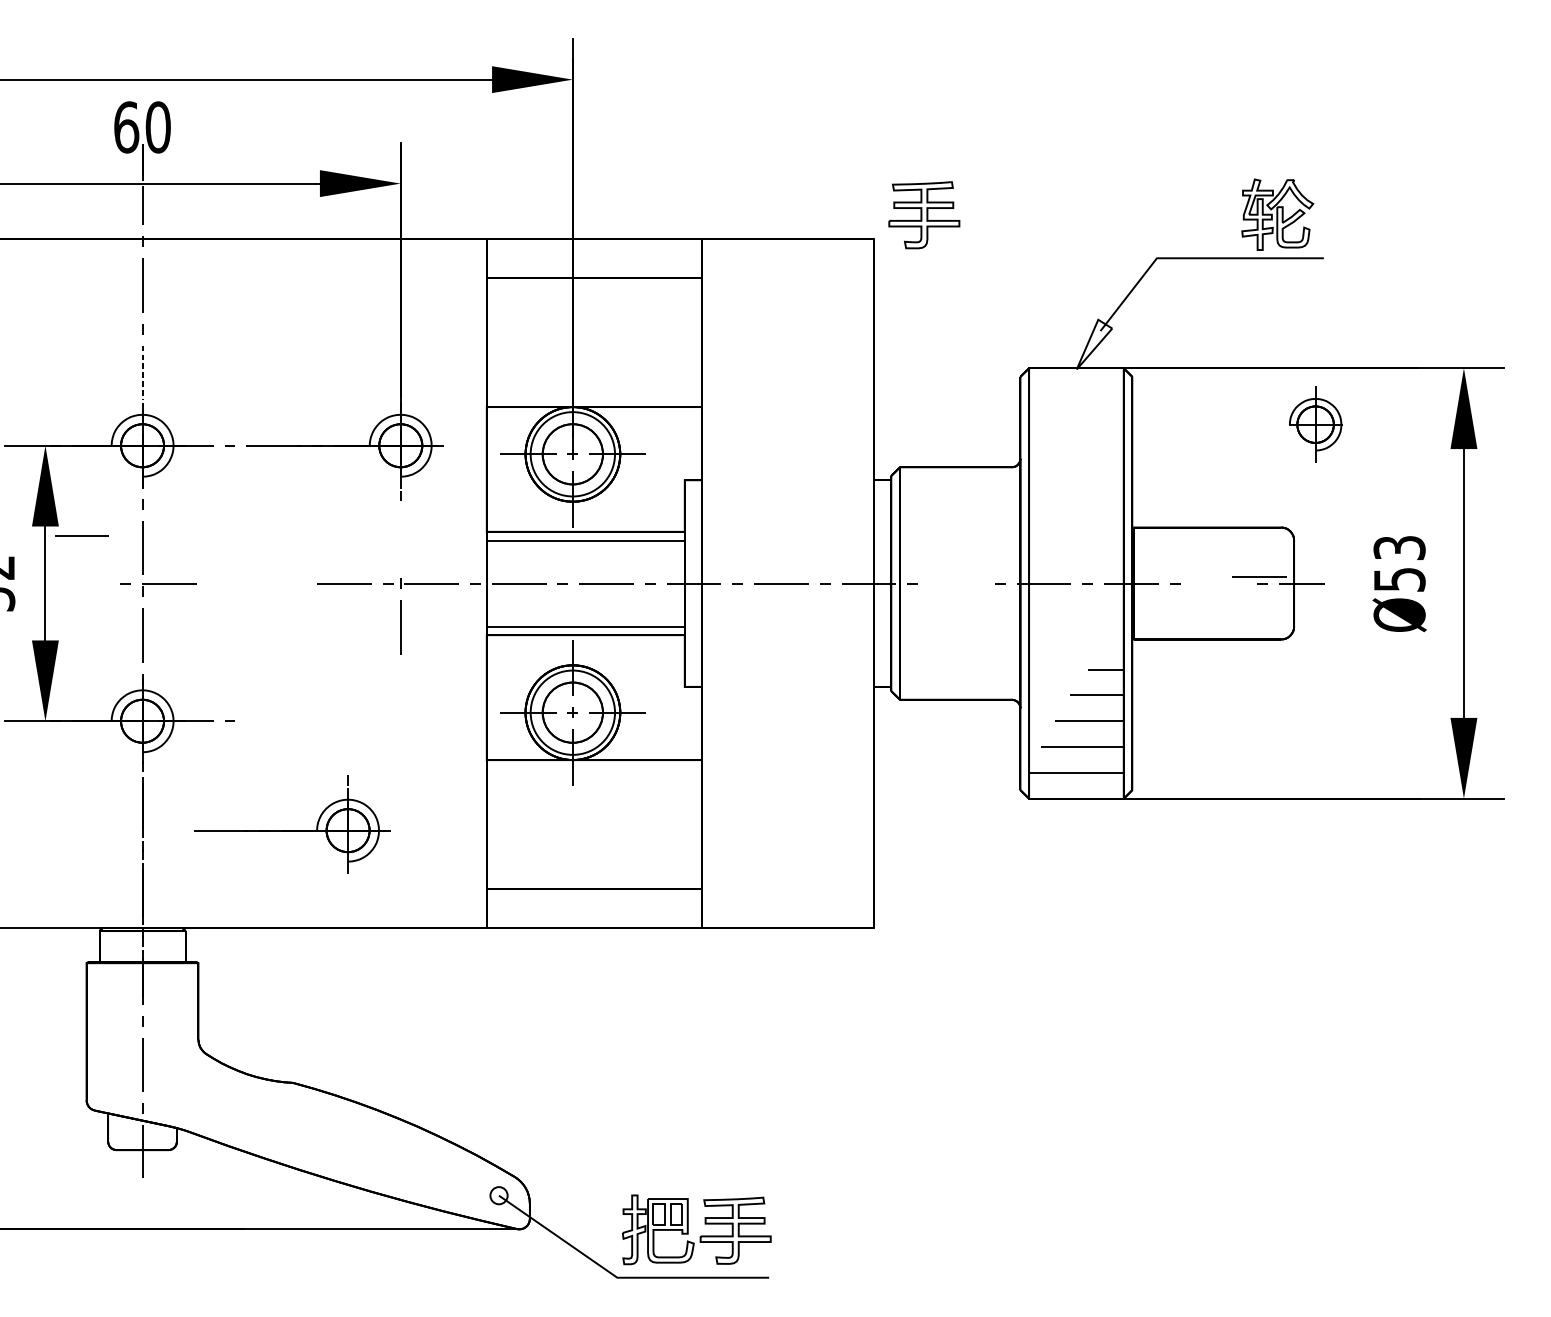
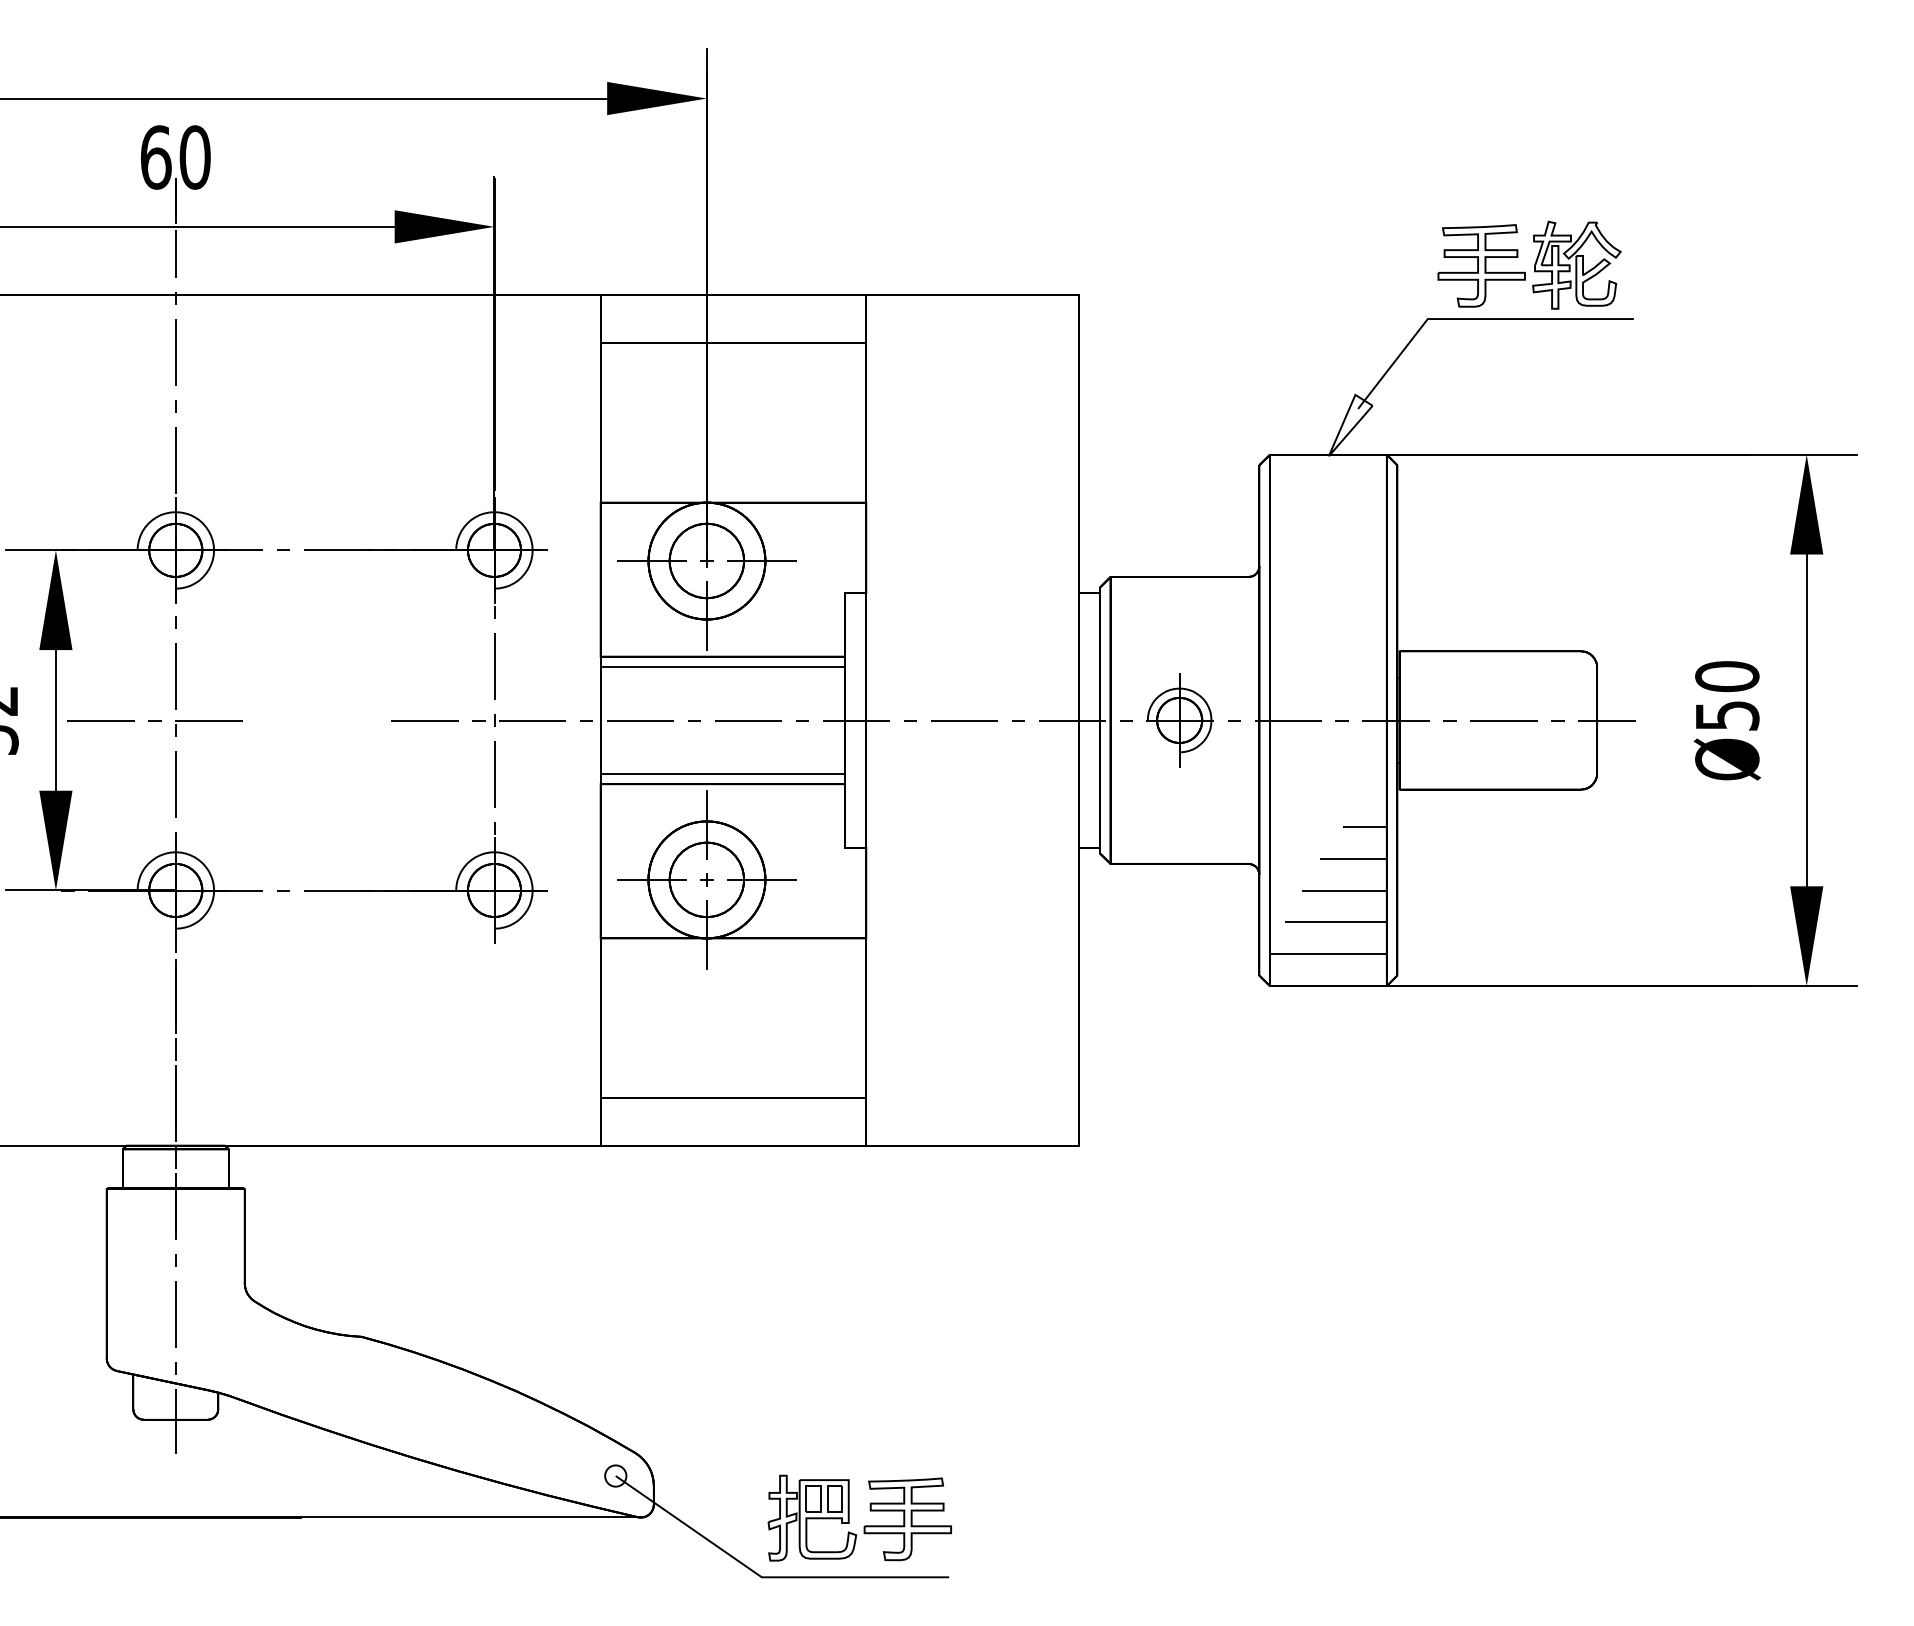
part: (924, 214) -> (1481, 265), moved
line: (142, 372) -> (175, 460), dashed -> solid
part: (1315, 424) -> (1179, 720), moved
circle: (572, 453) -> (706, 560), size x0.71
line: (81, 535) -> (100, 720), moved
line: (400, 539) -> (494, 666), added
text: (1399, 547) -> (1727, 676), Ø53 -> Ø50
line: (1258, 577) -> (1503, 720), moved
circle: (572, 712) -> (706, 879), size x0.71
part: (292, 830) -> (425, 890), moved

